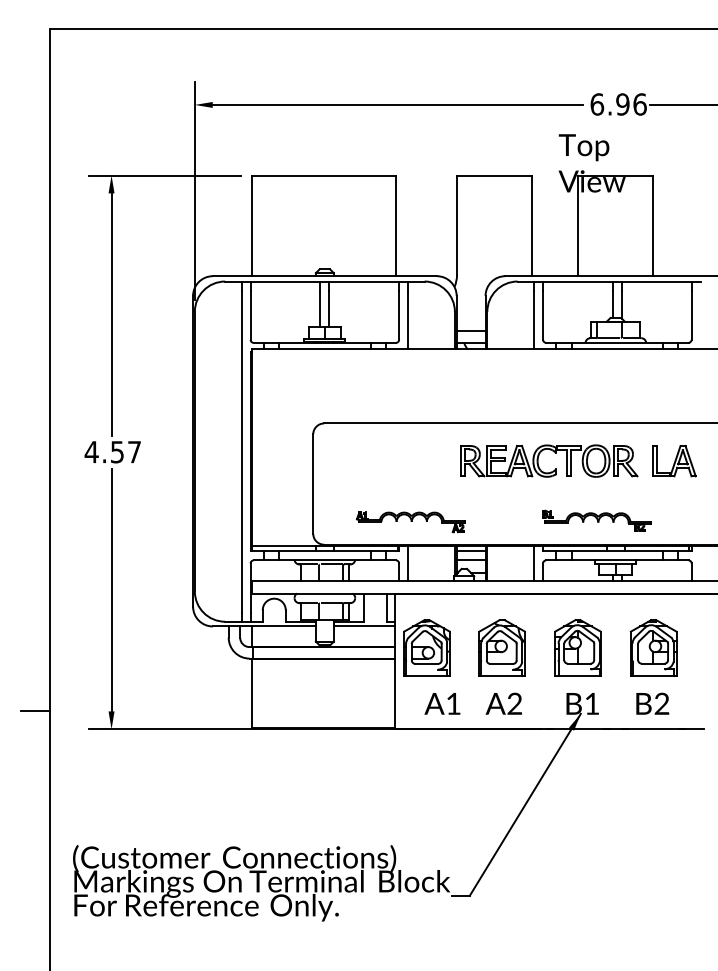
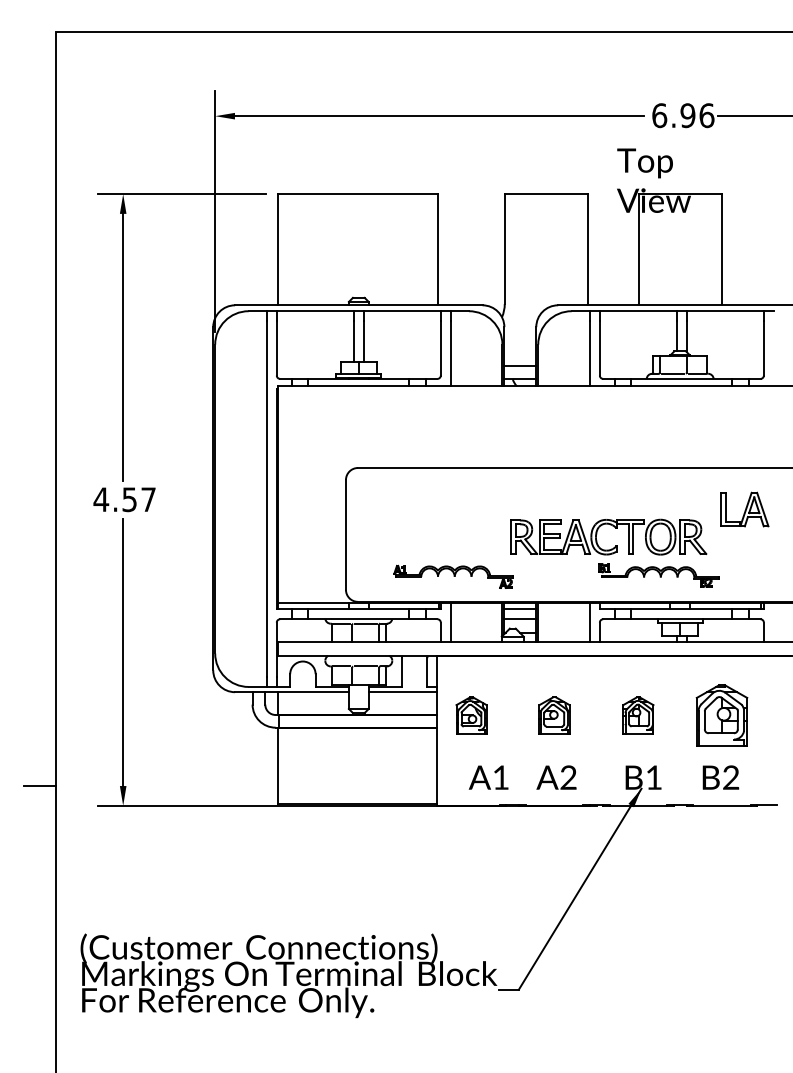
part: (555, 453) -> (615, 528), moved
part: (426, 647) -> (471, 715), size x0.6
part: (501, 647) -> (553, 715), size x0.6
part: (577, 647) -> (637, 715), size x0.6

